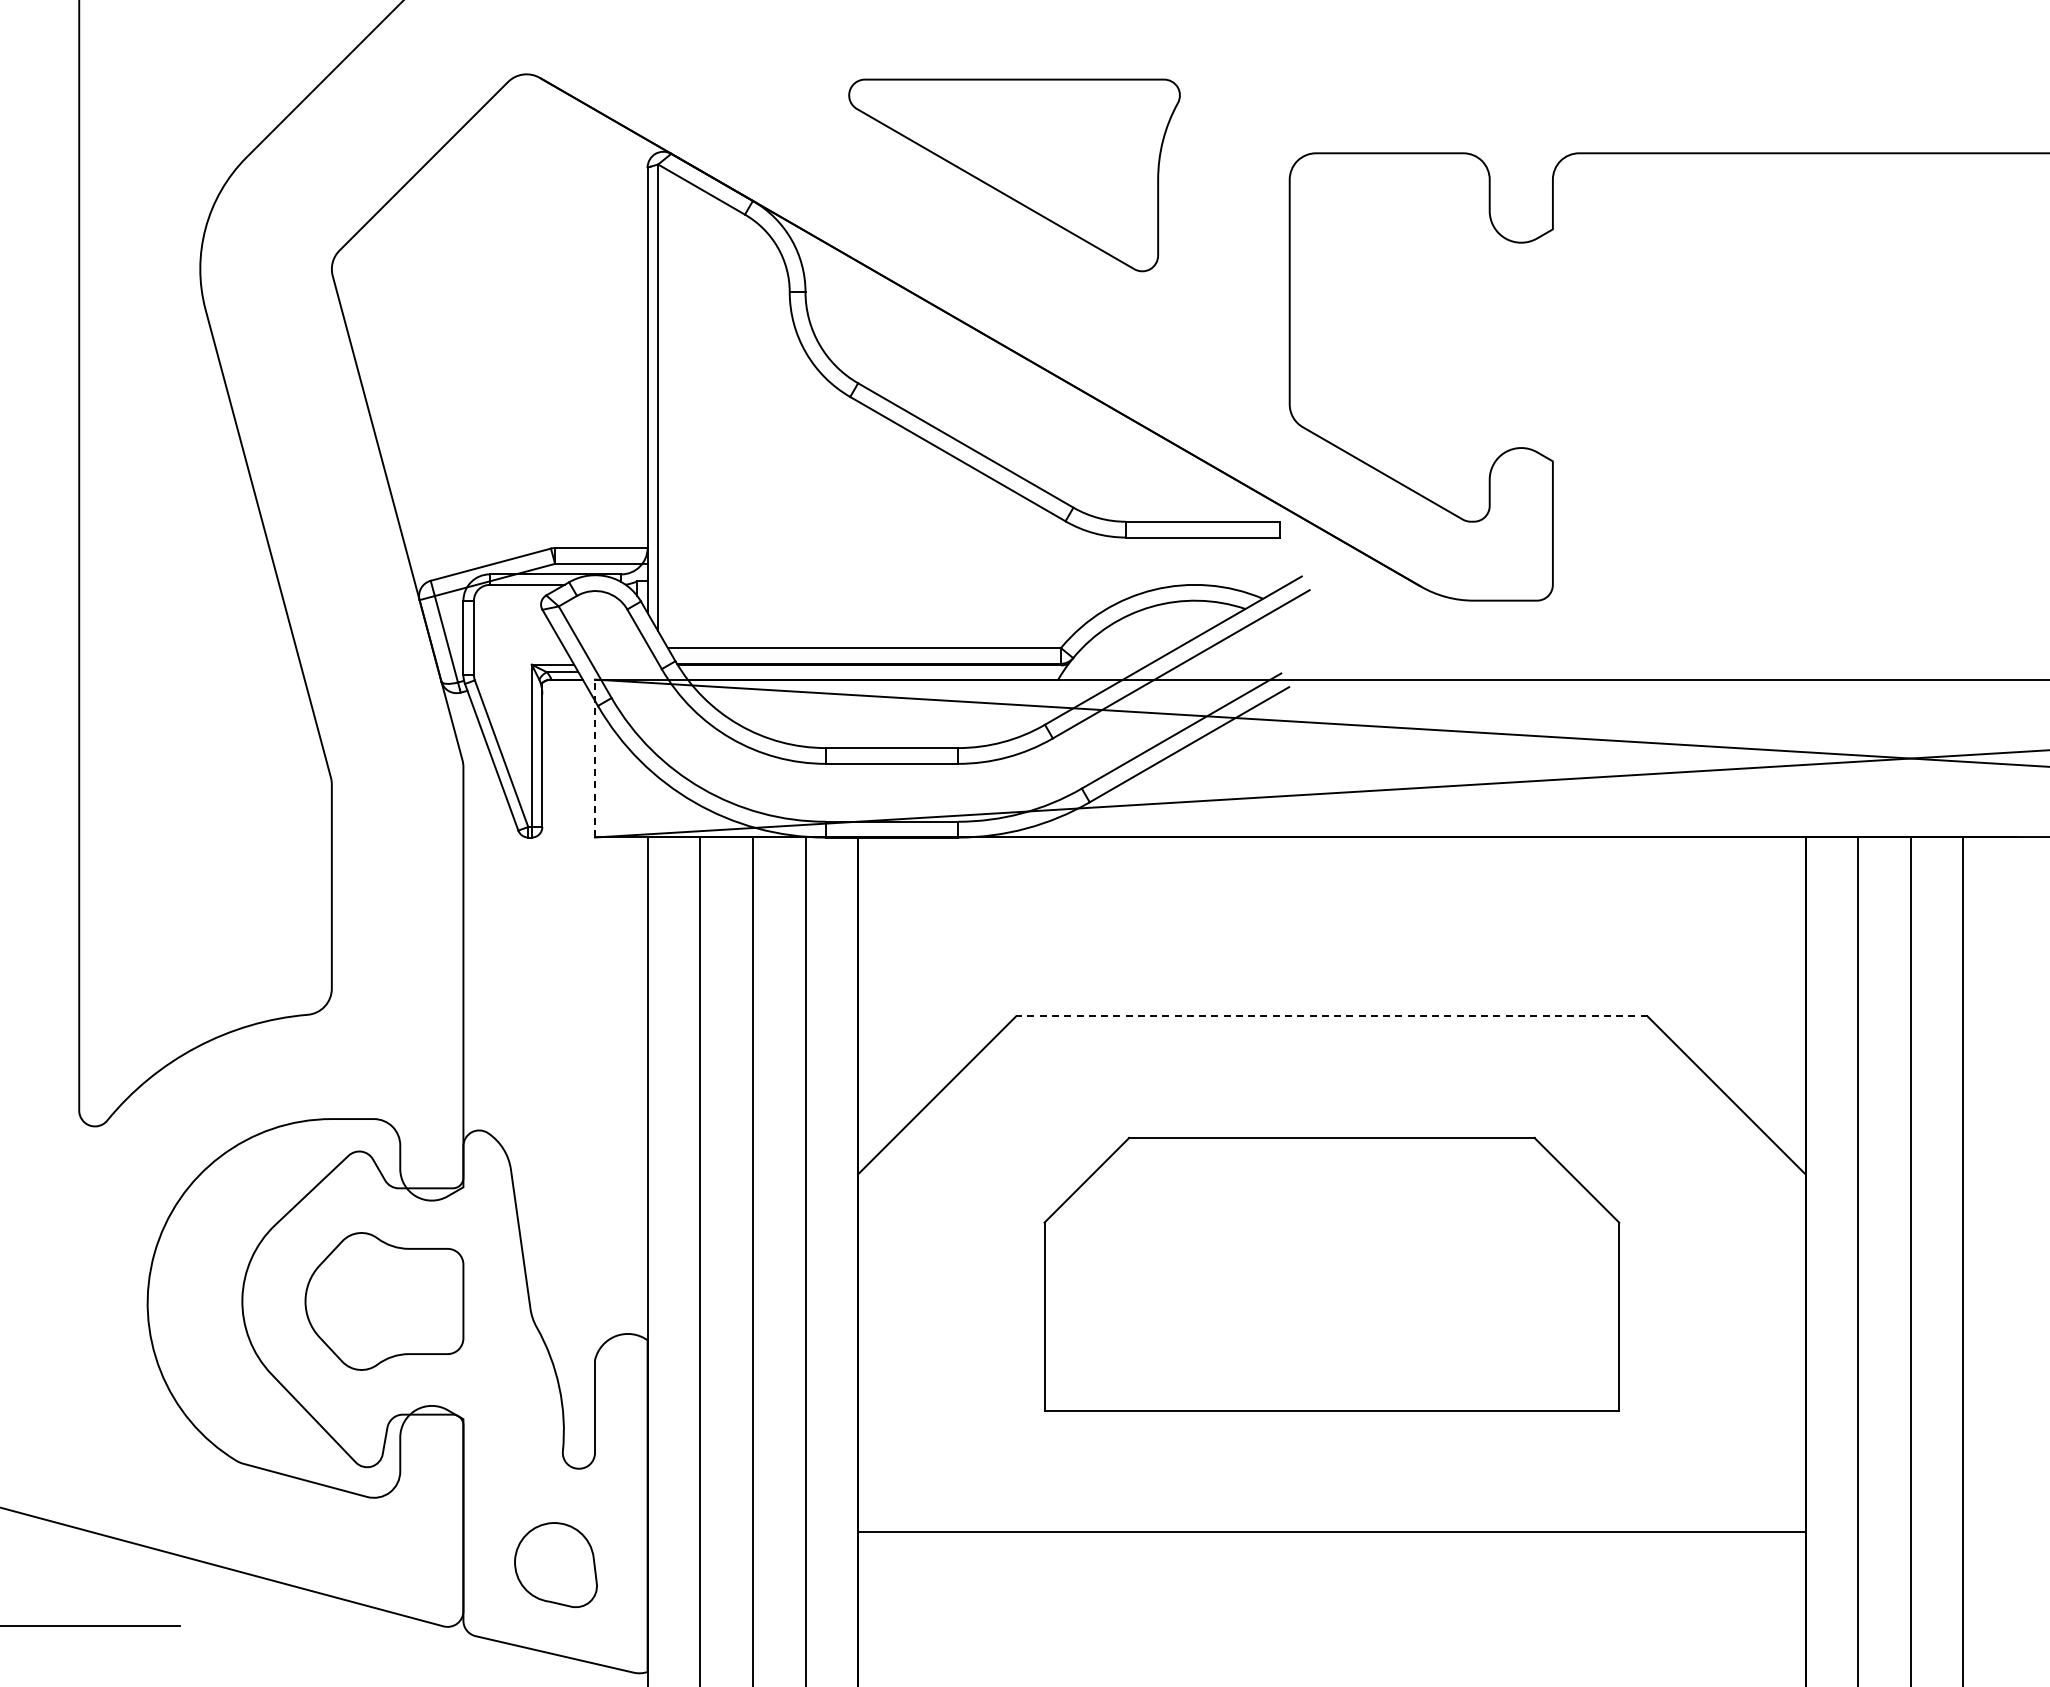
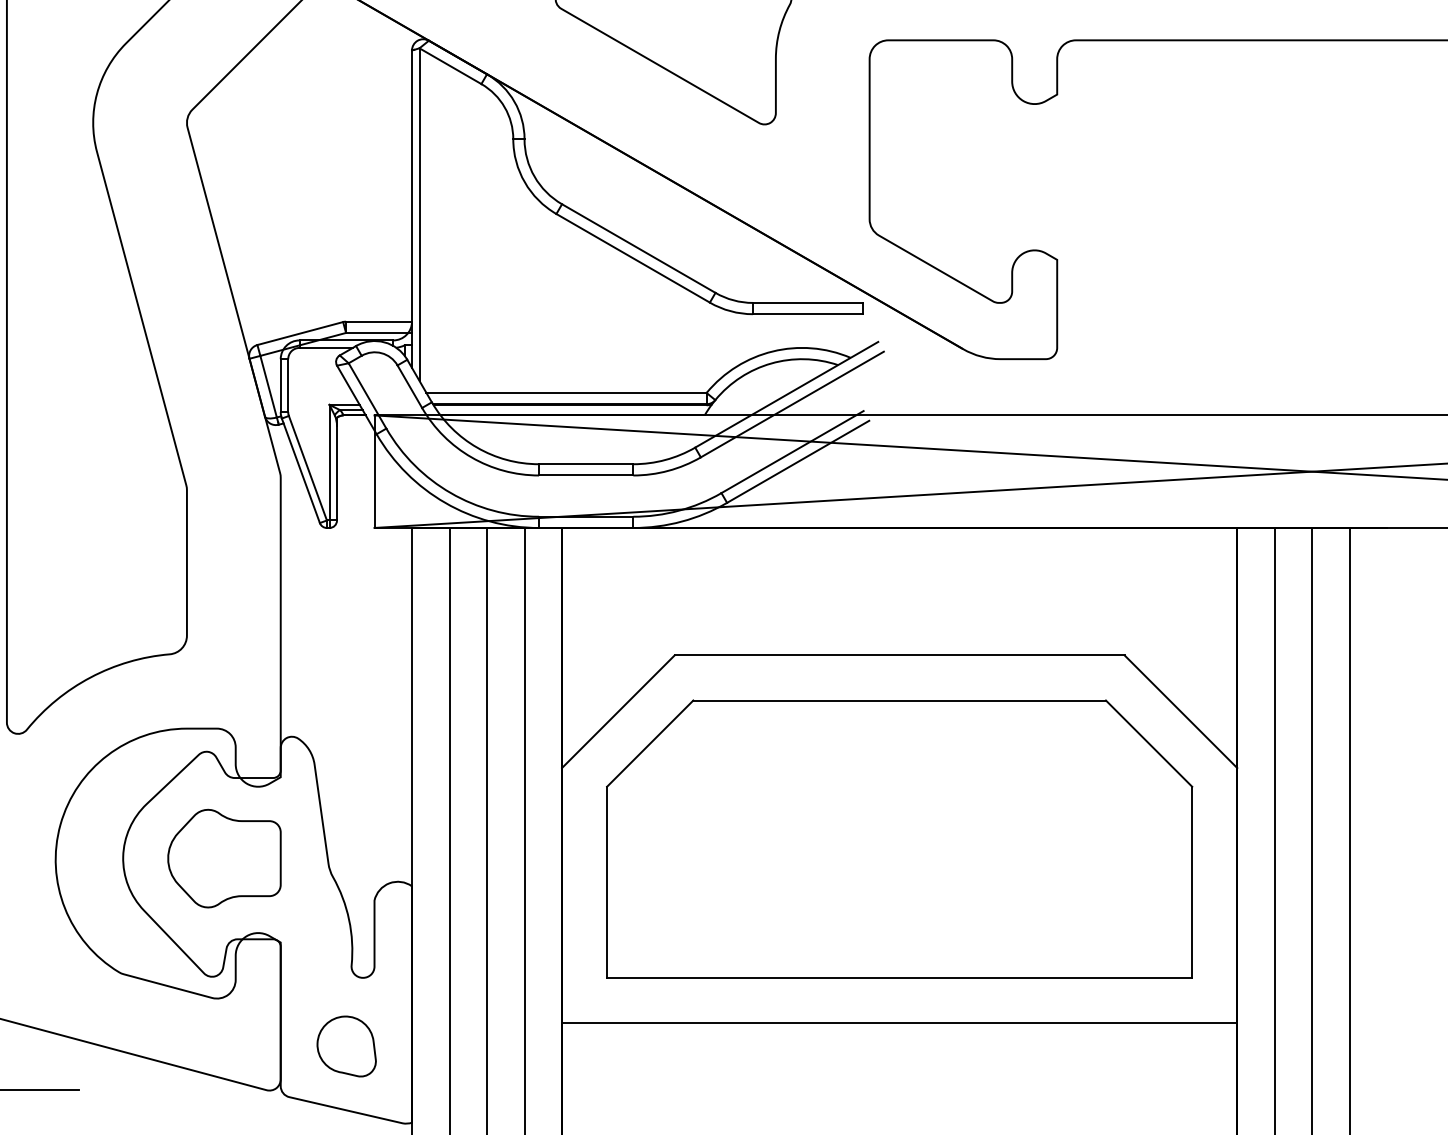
line: (595, 758) -> (374, 471), dashed -> solid
line: (1331, 1016) -> (899, 655), dashed -> solid
part: (1331, 1273) -> (899, 838), size x1.43

